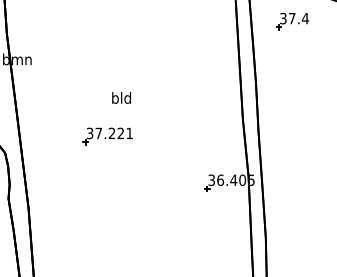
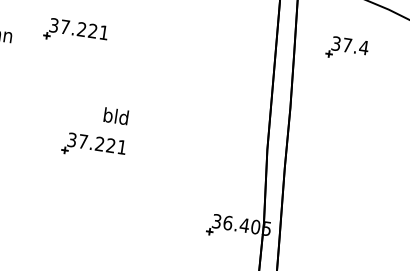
part: (292, 21) -> (347, 49), moved
part: (80, 49) -> (75, 32), added
text: (121, 97) -> (116, 115), moved

